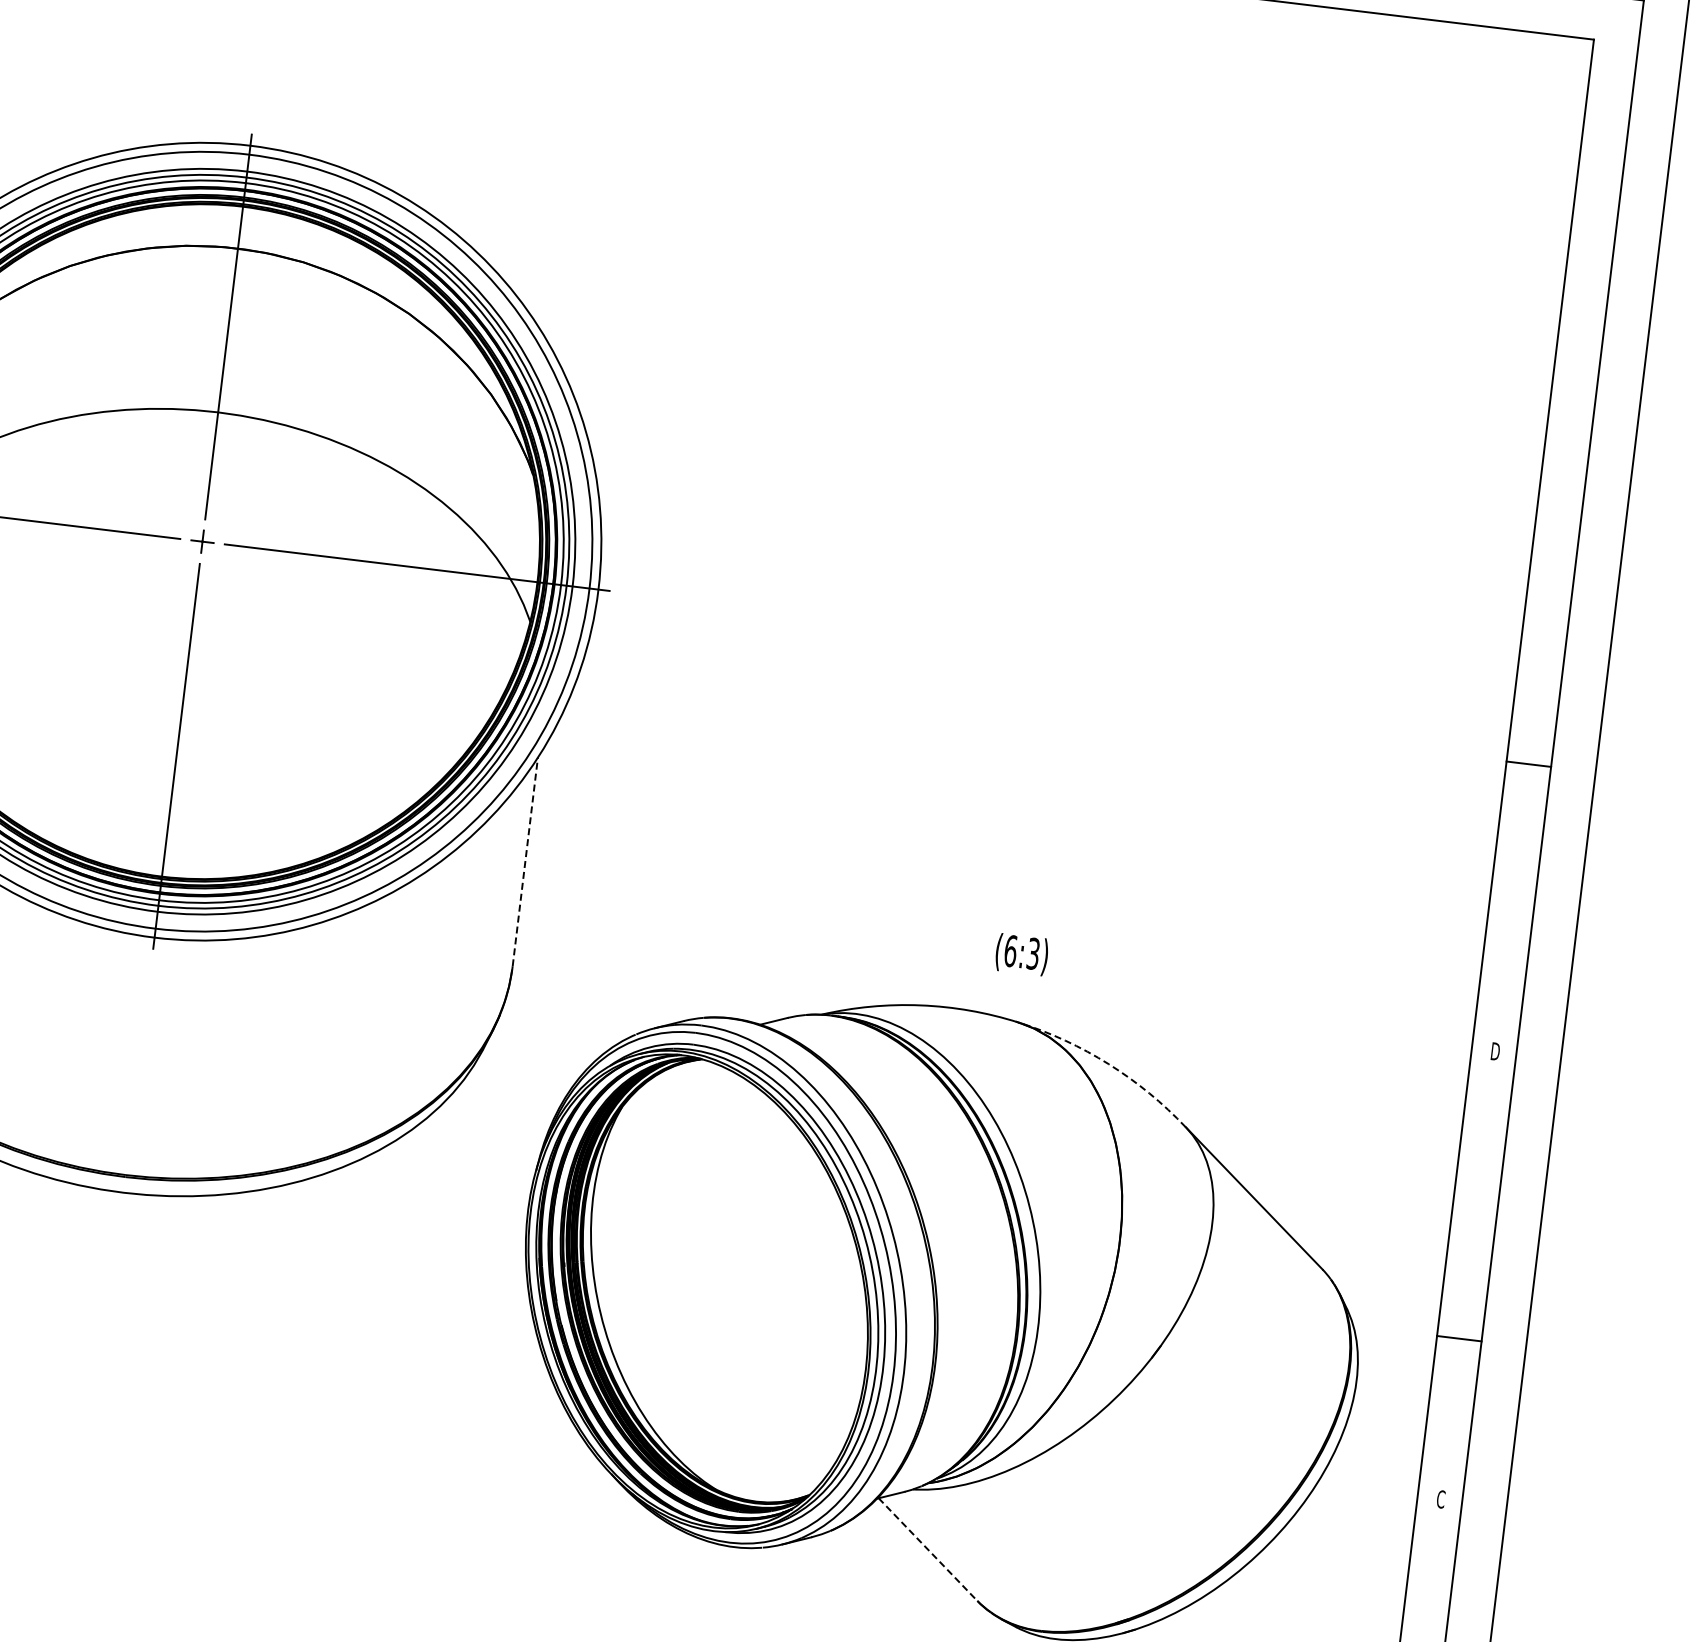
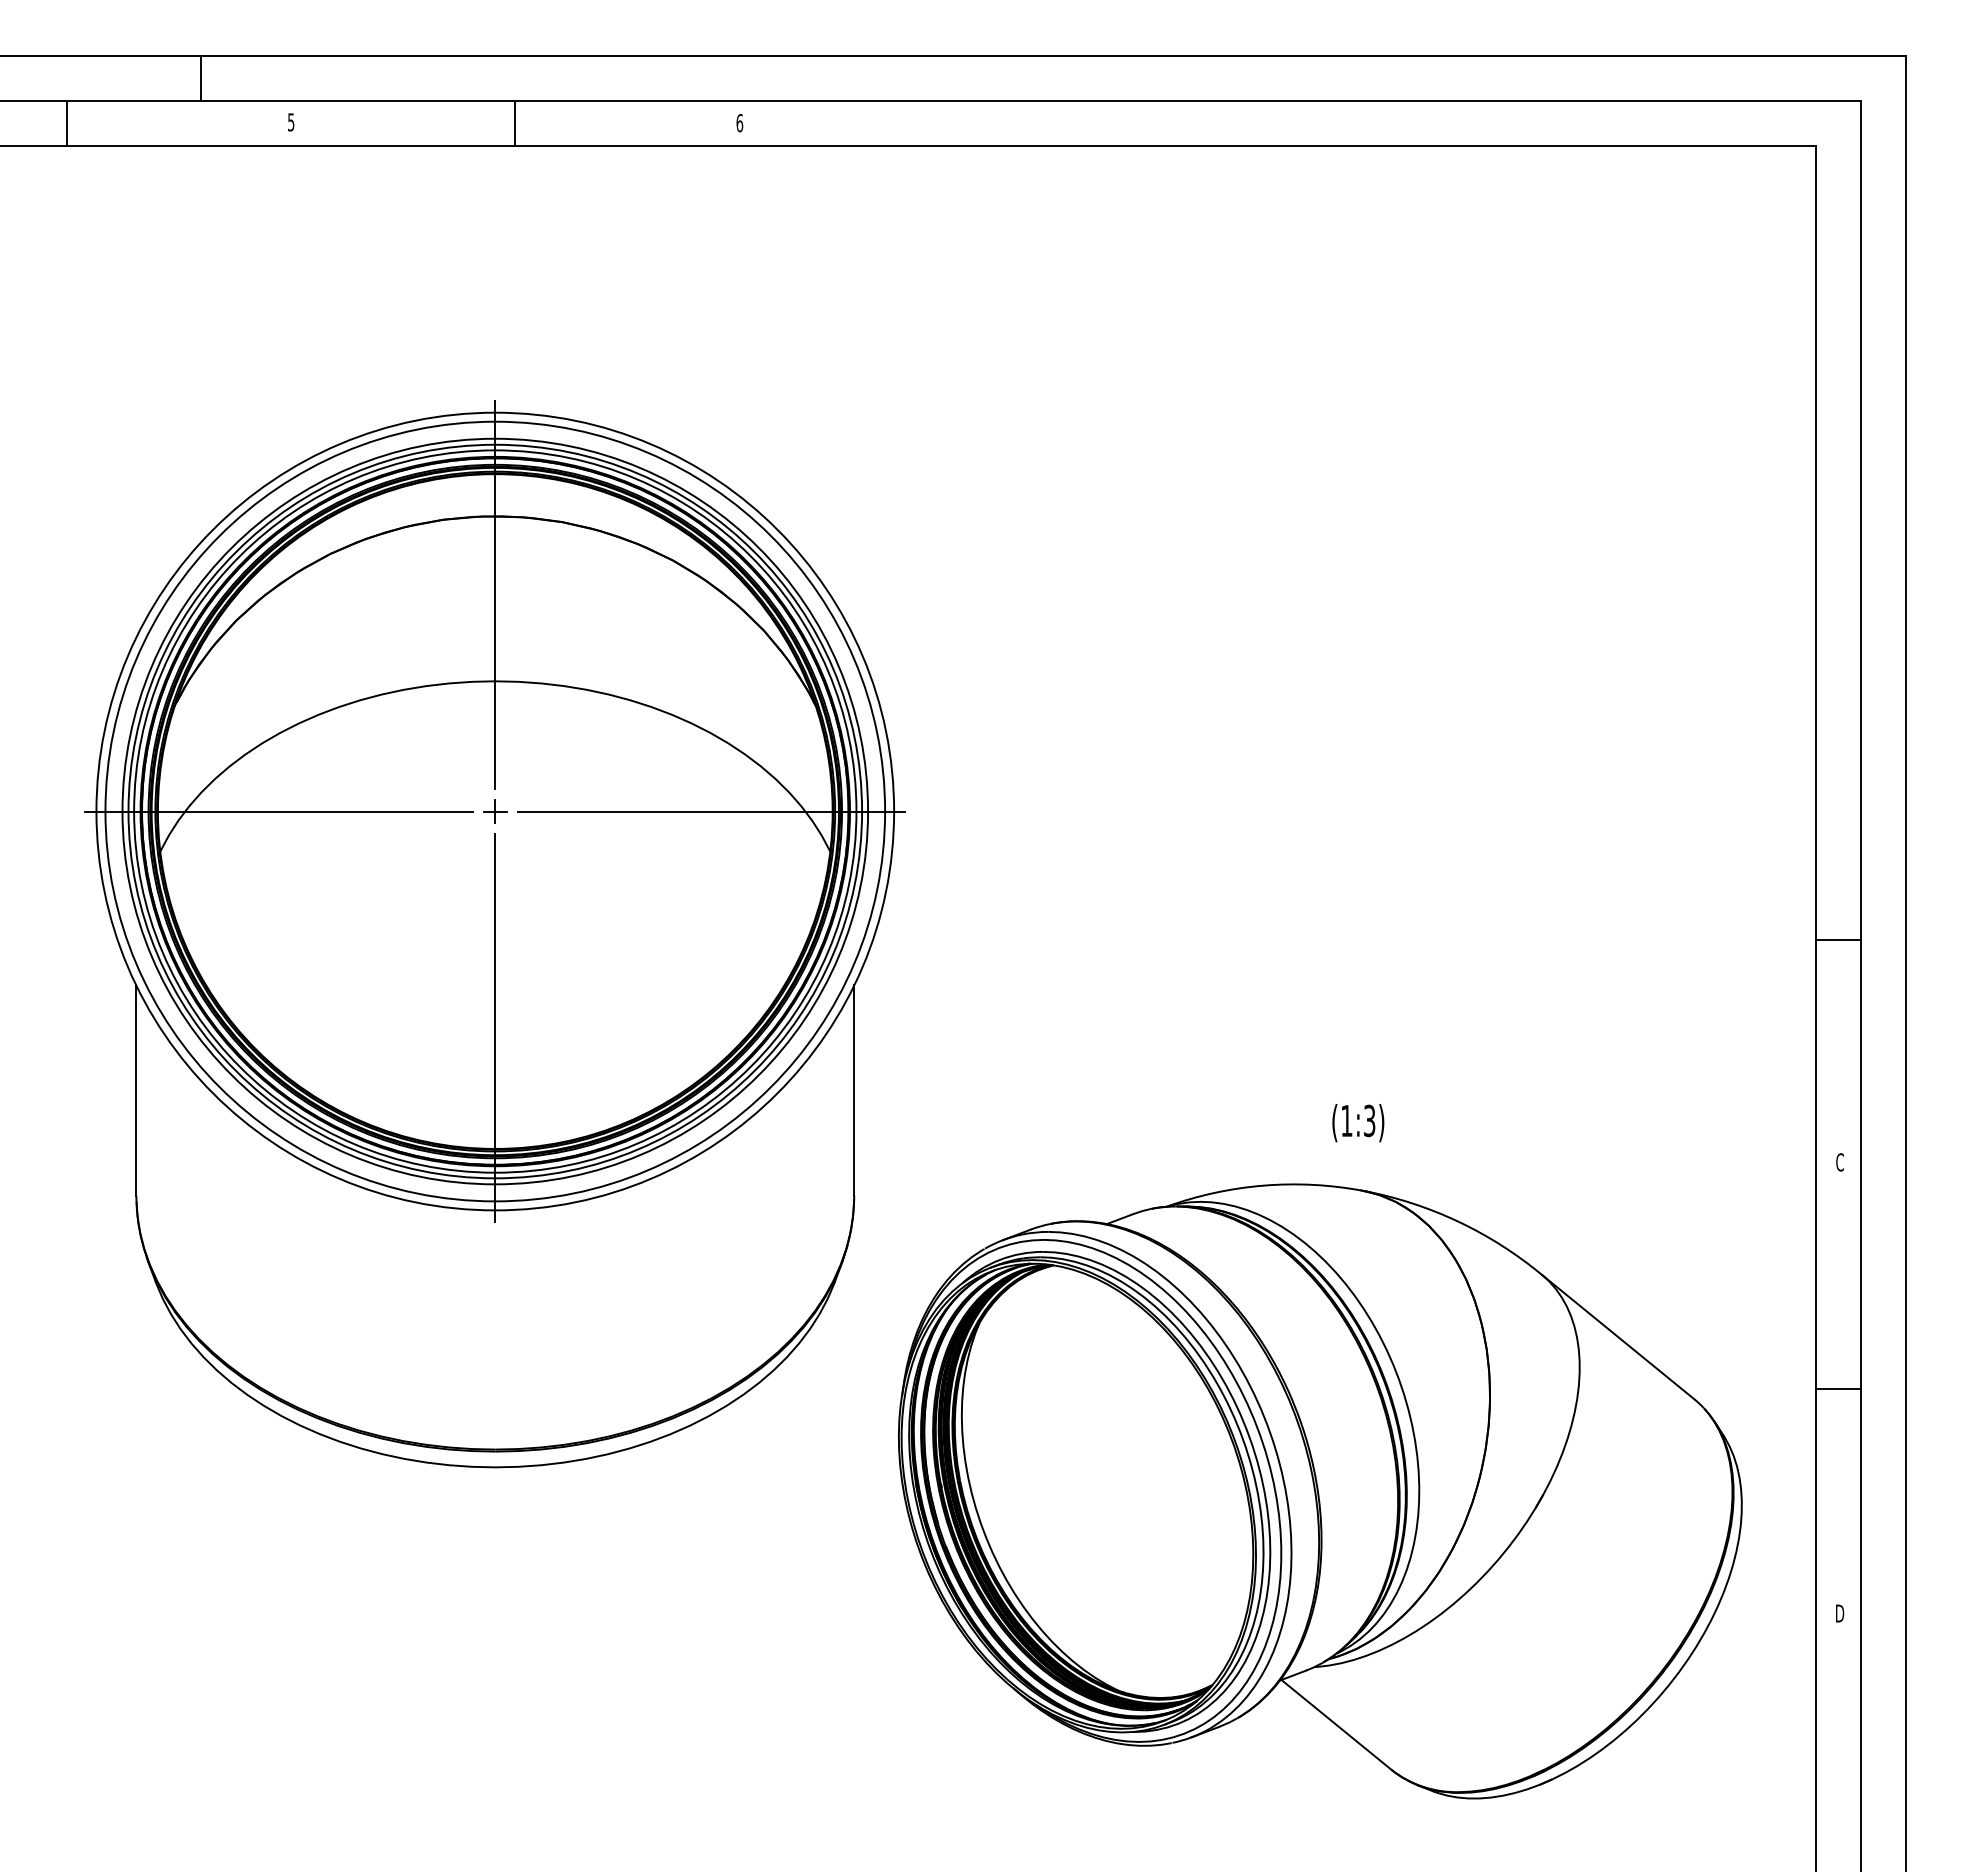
line: (1528, 764) -> (1838, 940), moved
line: (525, 861) -> (854, 1090), dashed -> solid
text: (1010, 950) -> (1346, 1120), (6:3) -> (1:3)
text: (1495, 1051) -> (1840, 1162), D -> C
arc: (1108, 1064) -> (1457, 1221), dashed -> solid
line: (1459, 1338) -> (1838, 1388), moved
text: (1441, 1499) -> (1840, 1613), C -> D
line: (928, 1550) -> (1337, 1725), dashed -> solid

